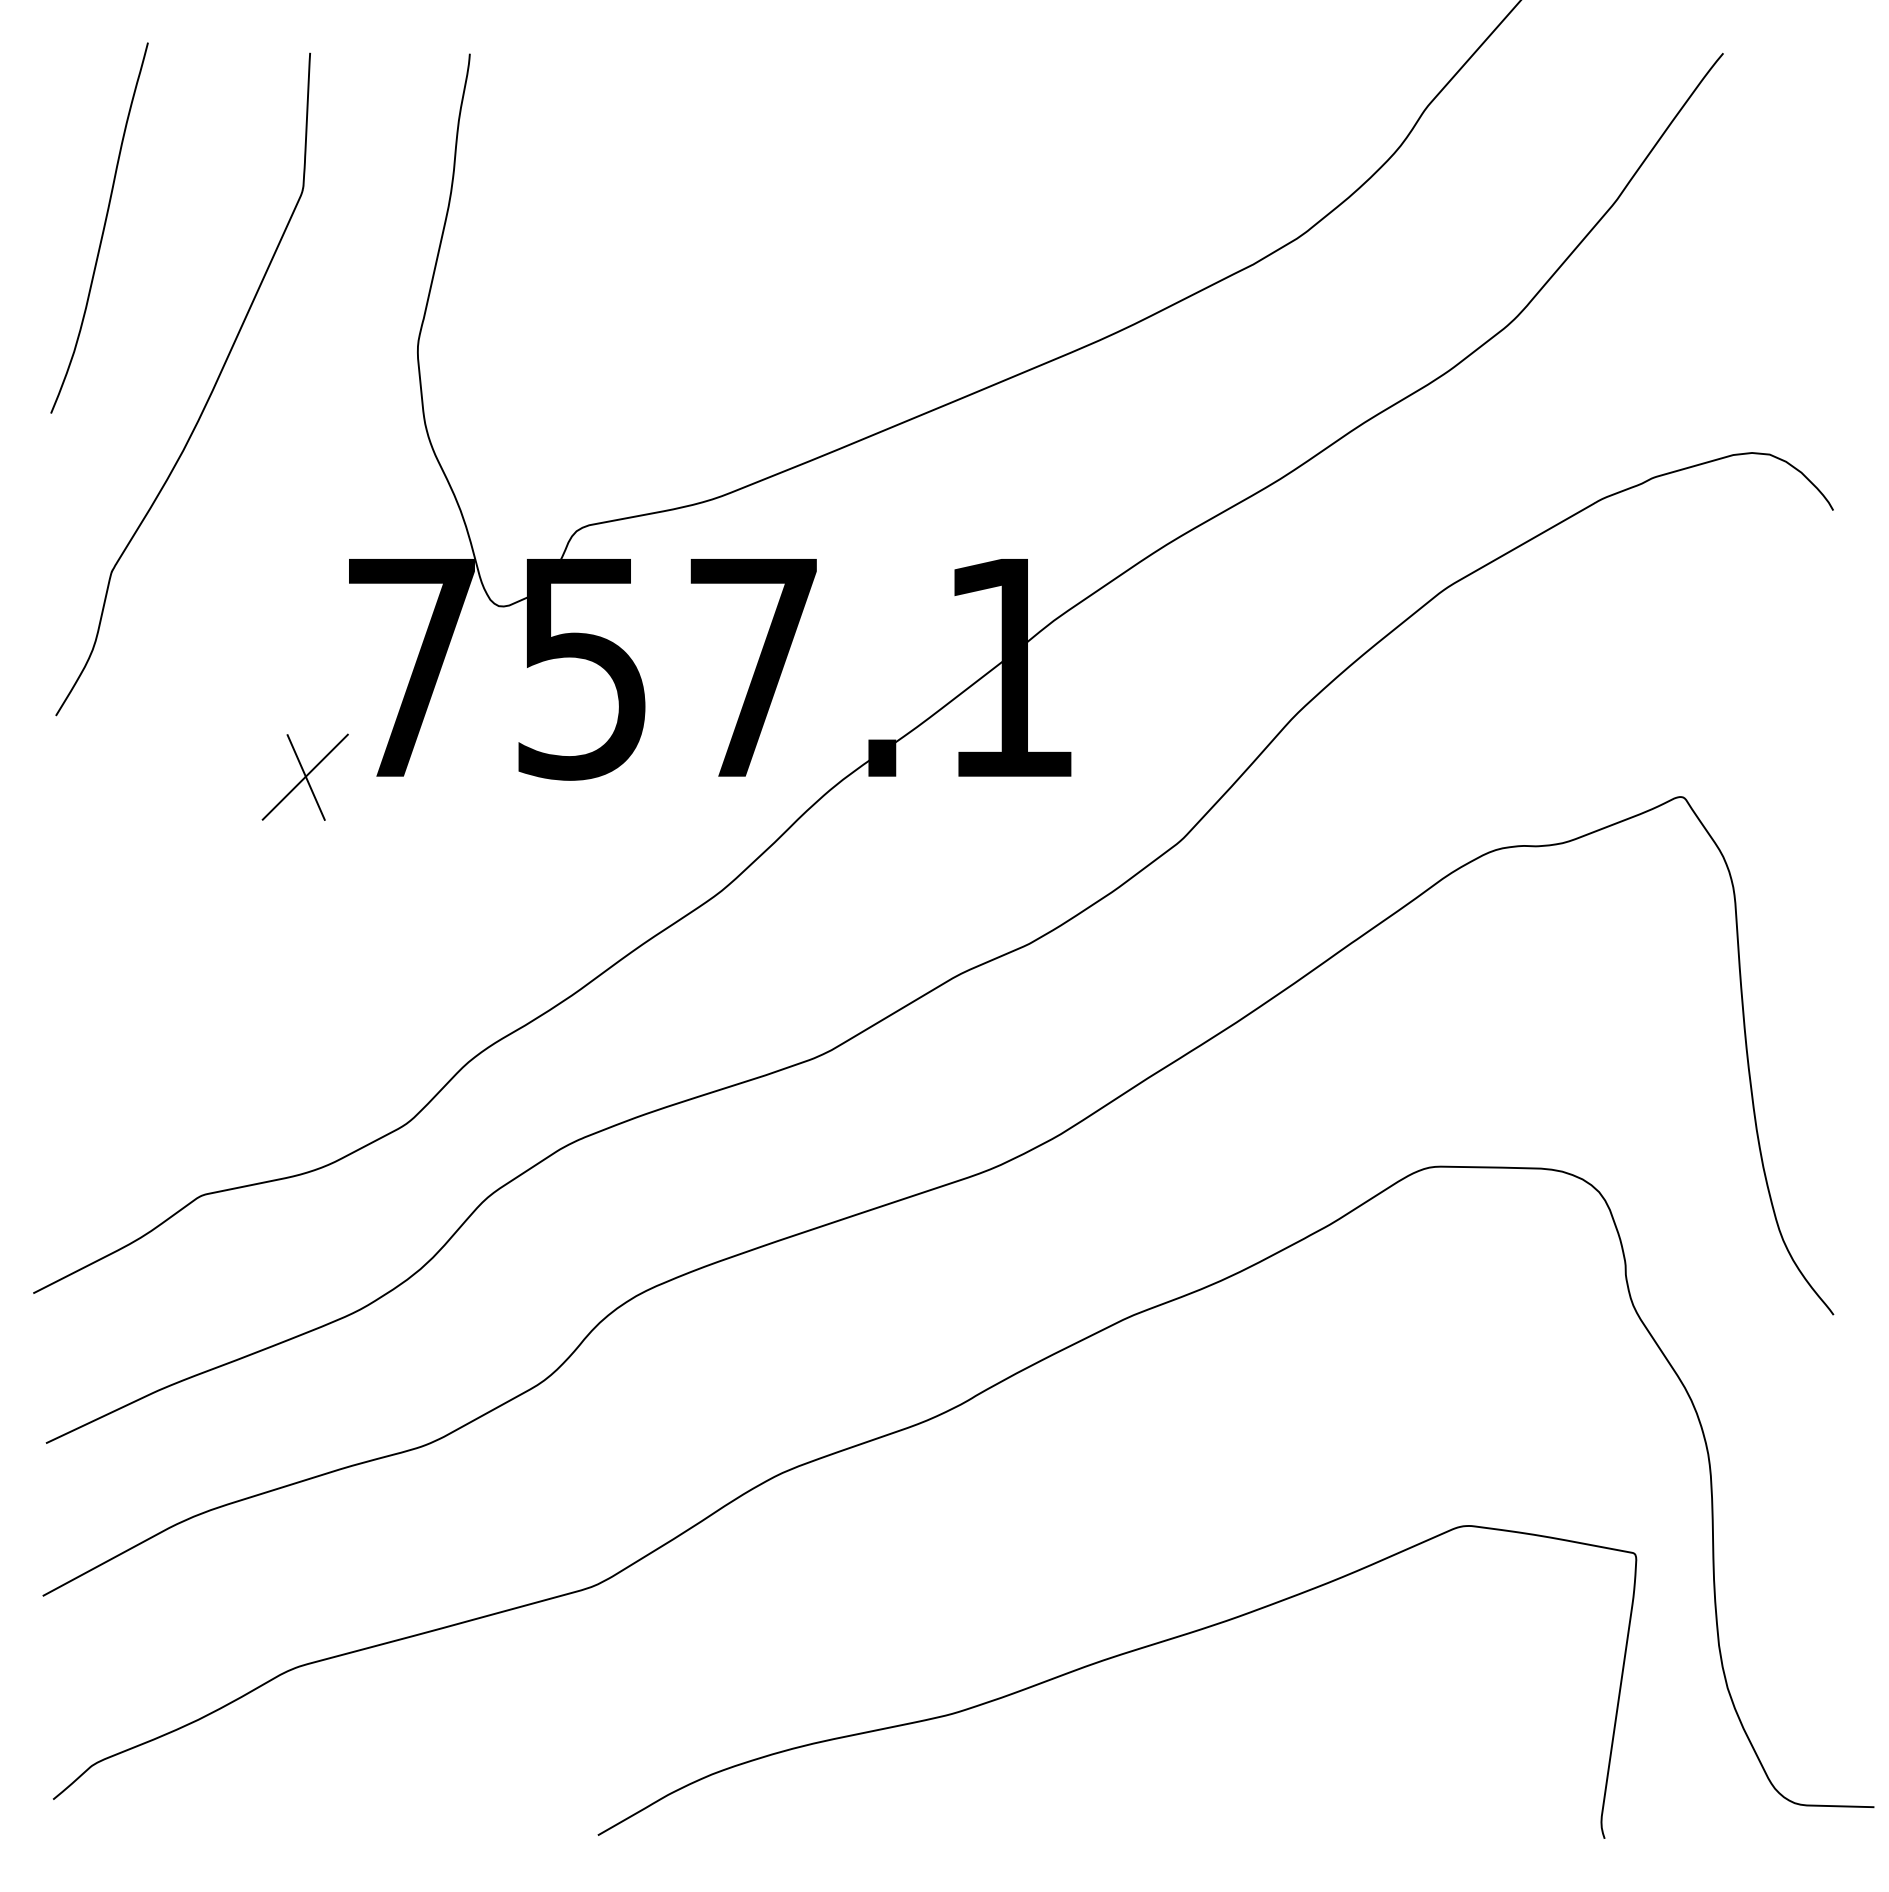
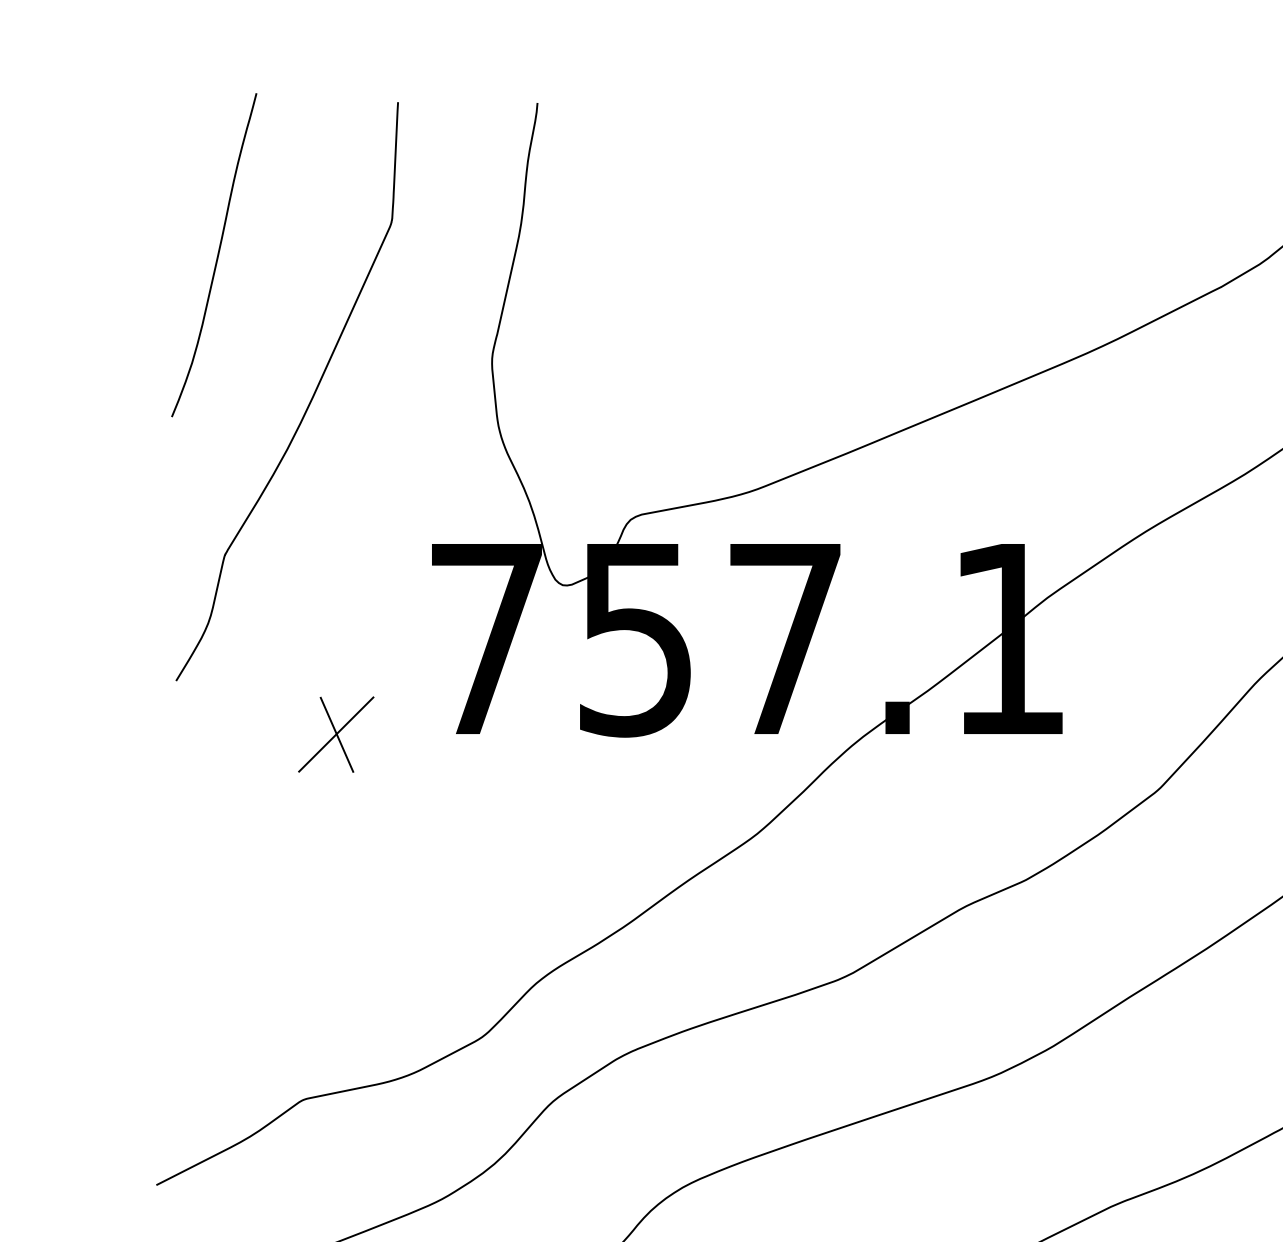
part: (304, 776) -> (335, 733), moved

